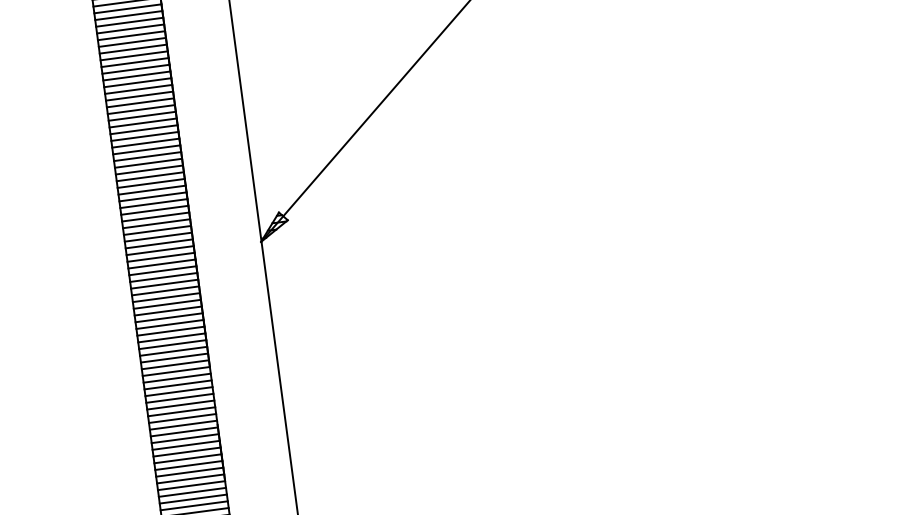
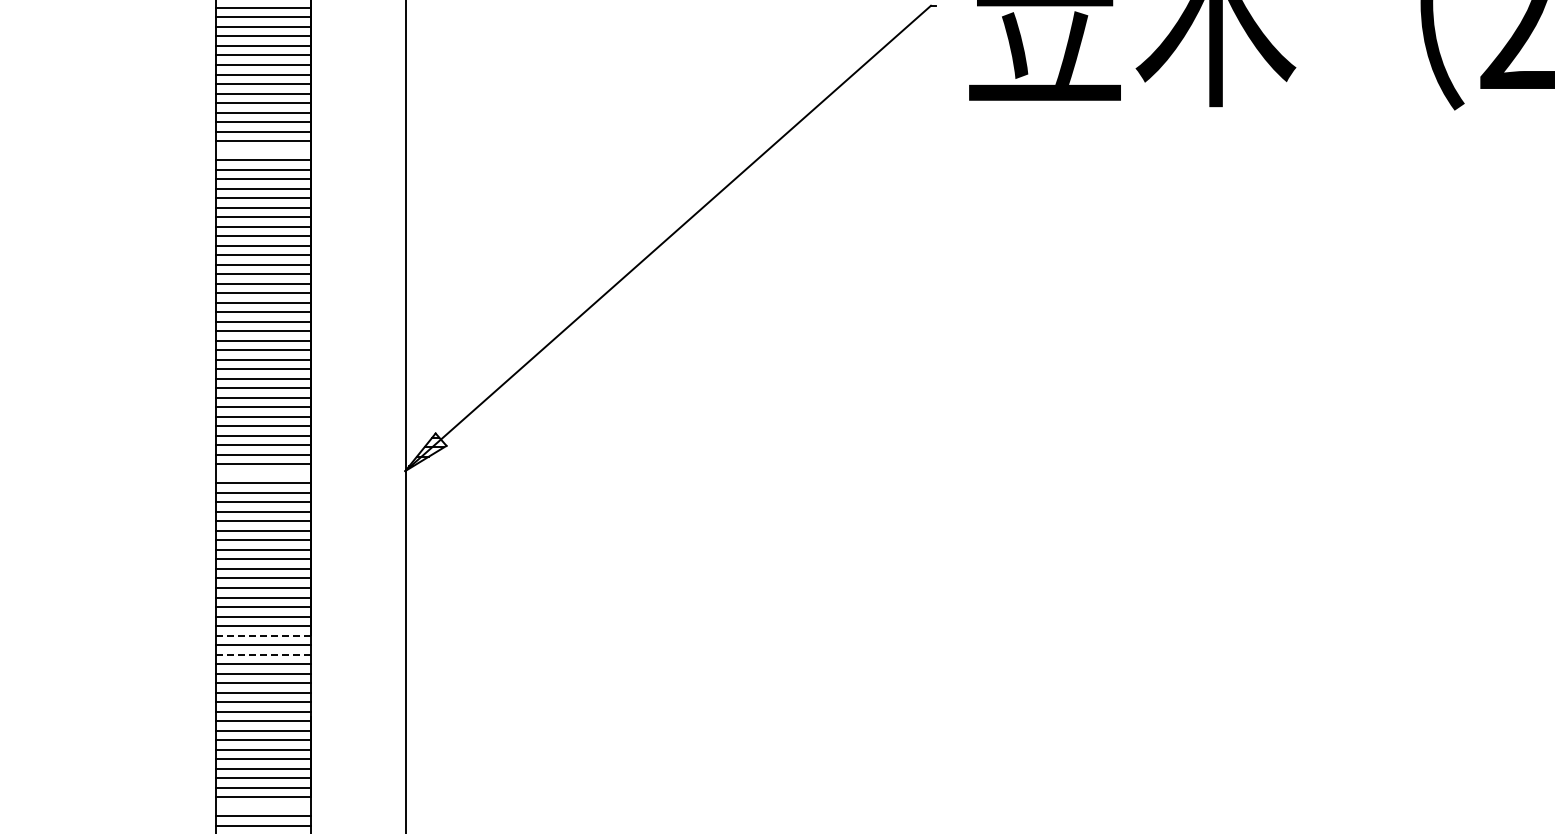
line: (130, 29) -> (262, 150), removed
line: (160, 257) -> (262, 473), removed
line: (176, 371) -> (263, 635), solid -> dashed
line: (178, 384) -> (263, 654), solid -> dashed
line: (191, 492) -> (262, 806), removed

